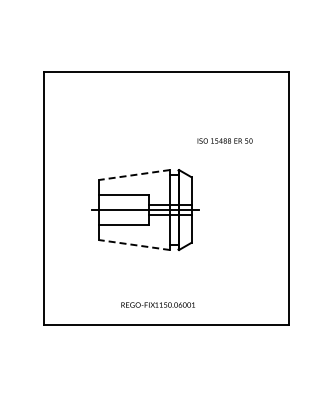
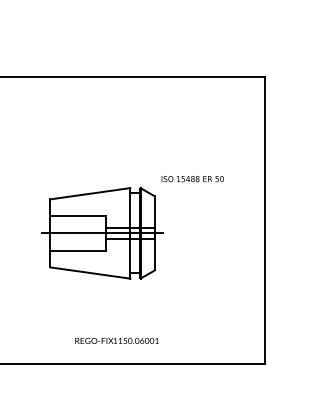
text: (224, 140) -> (192, 178), moved
line: (134, 175) -> (90, 194), dashed -> solid
line: (134, 245) -> (90, 273), dashed -> solid

